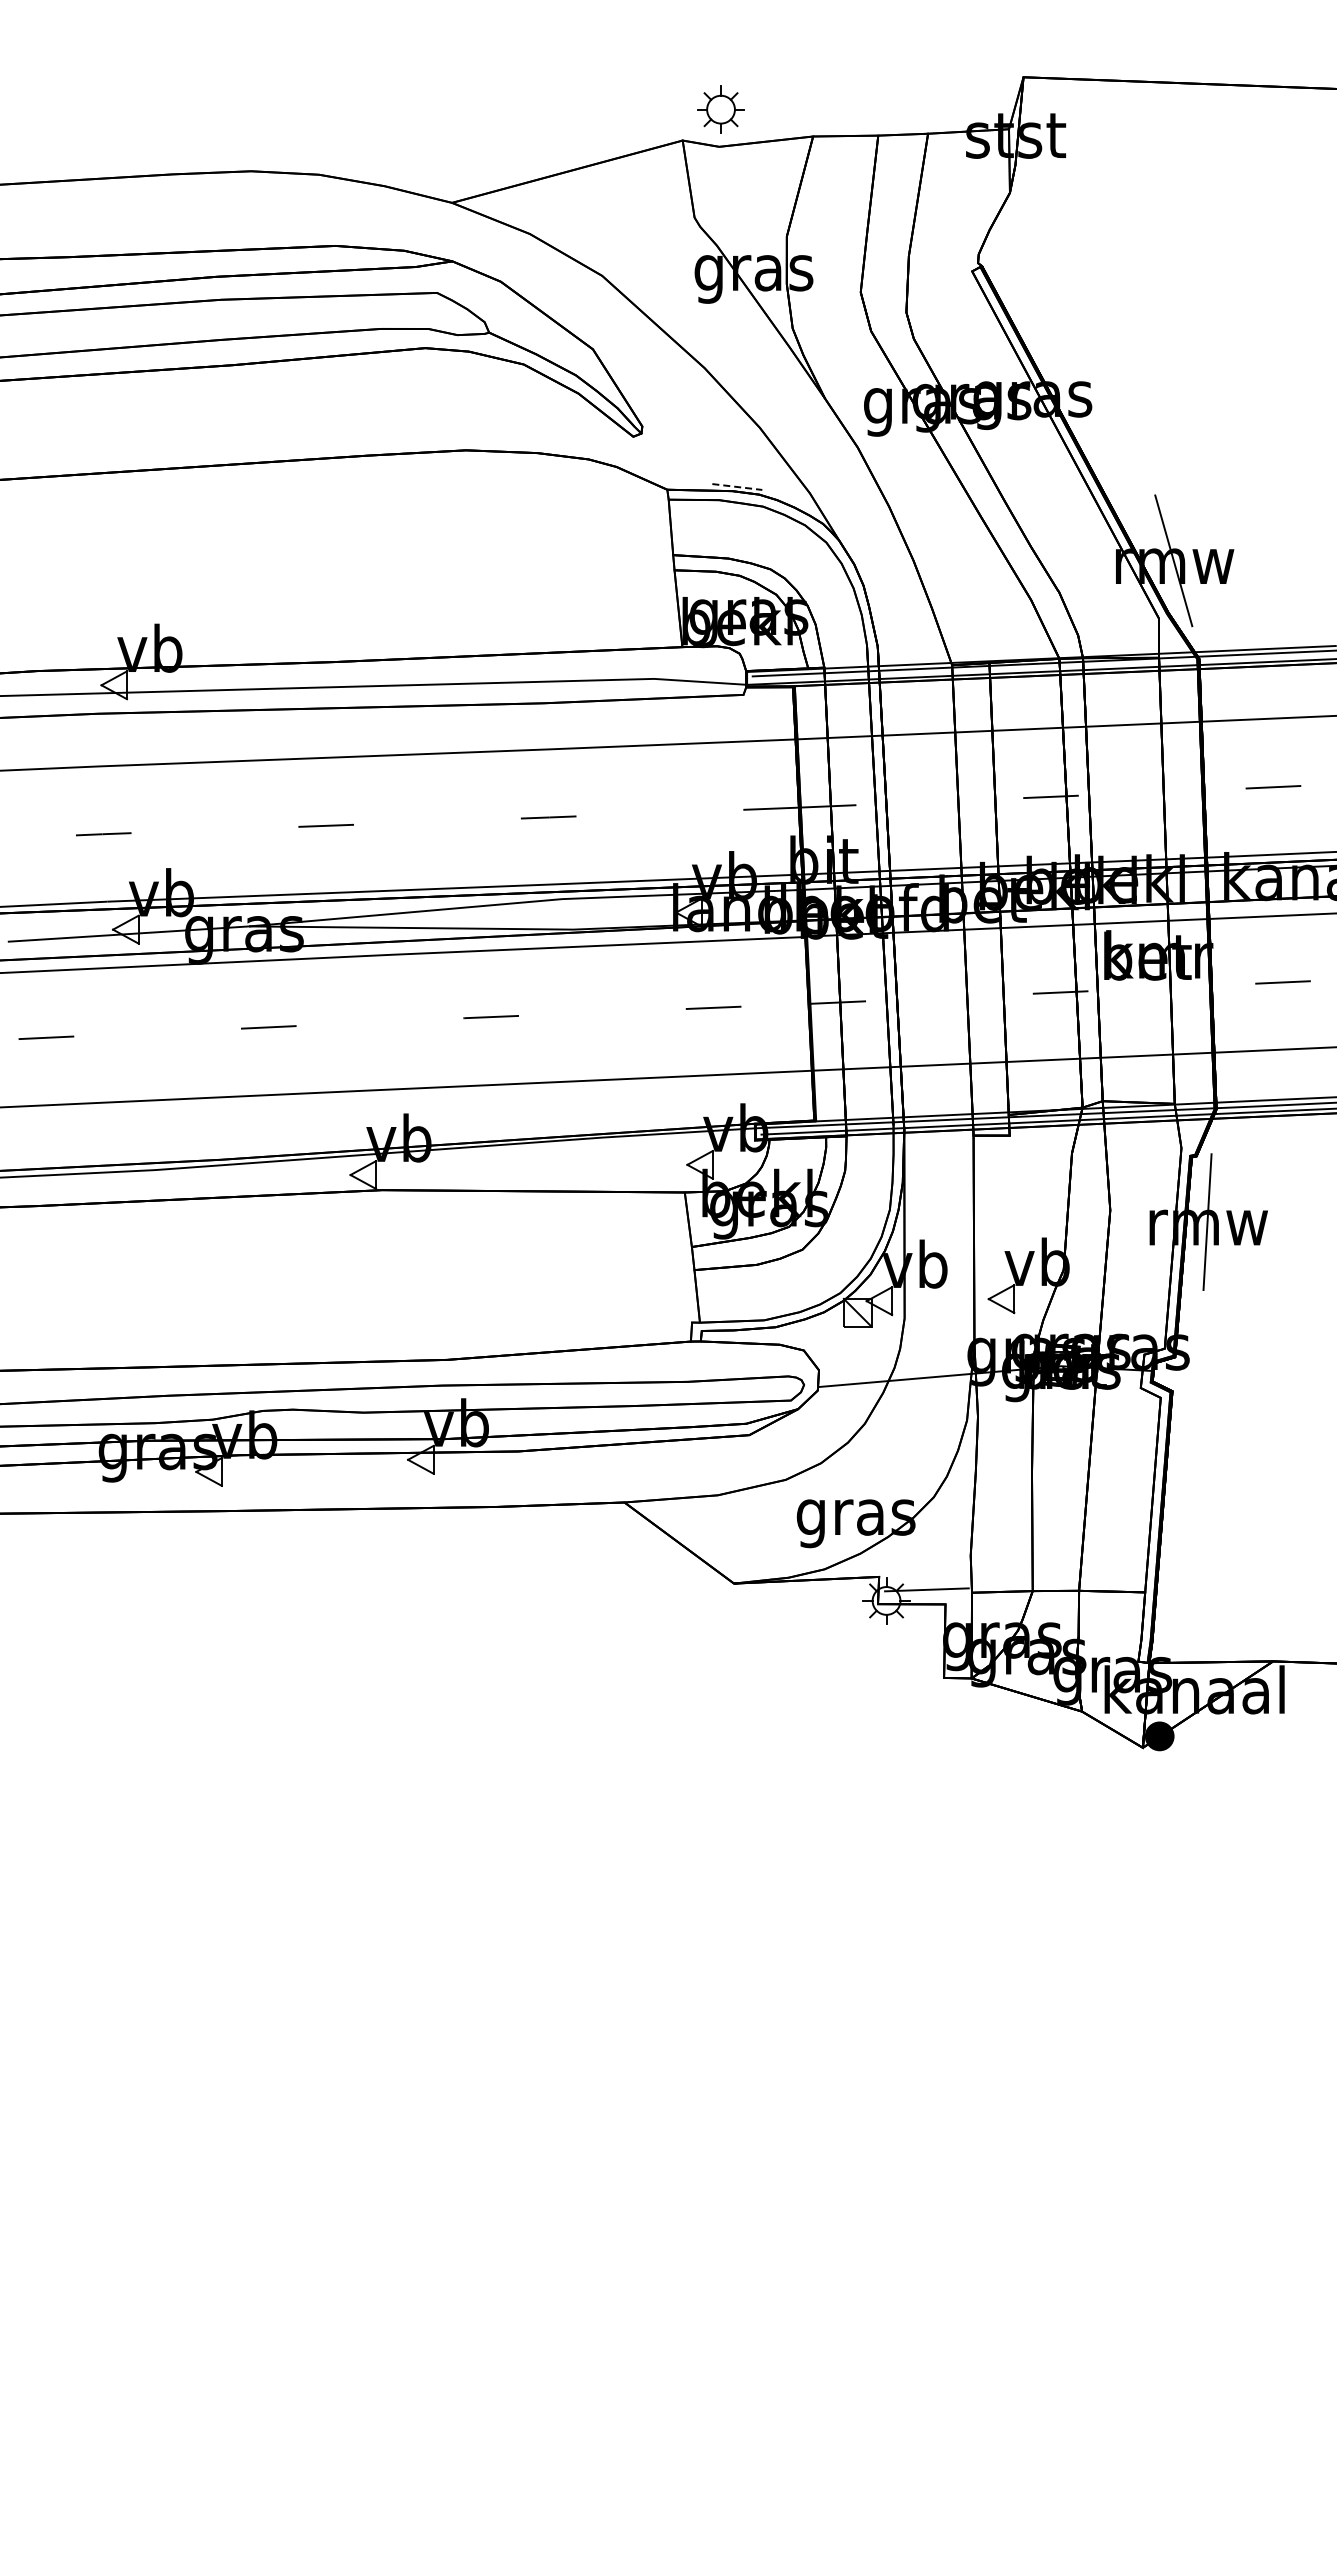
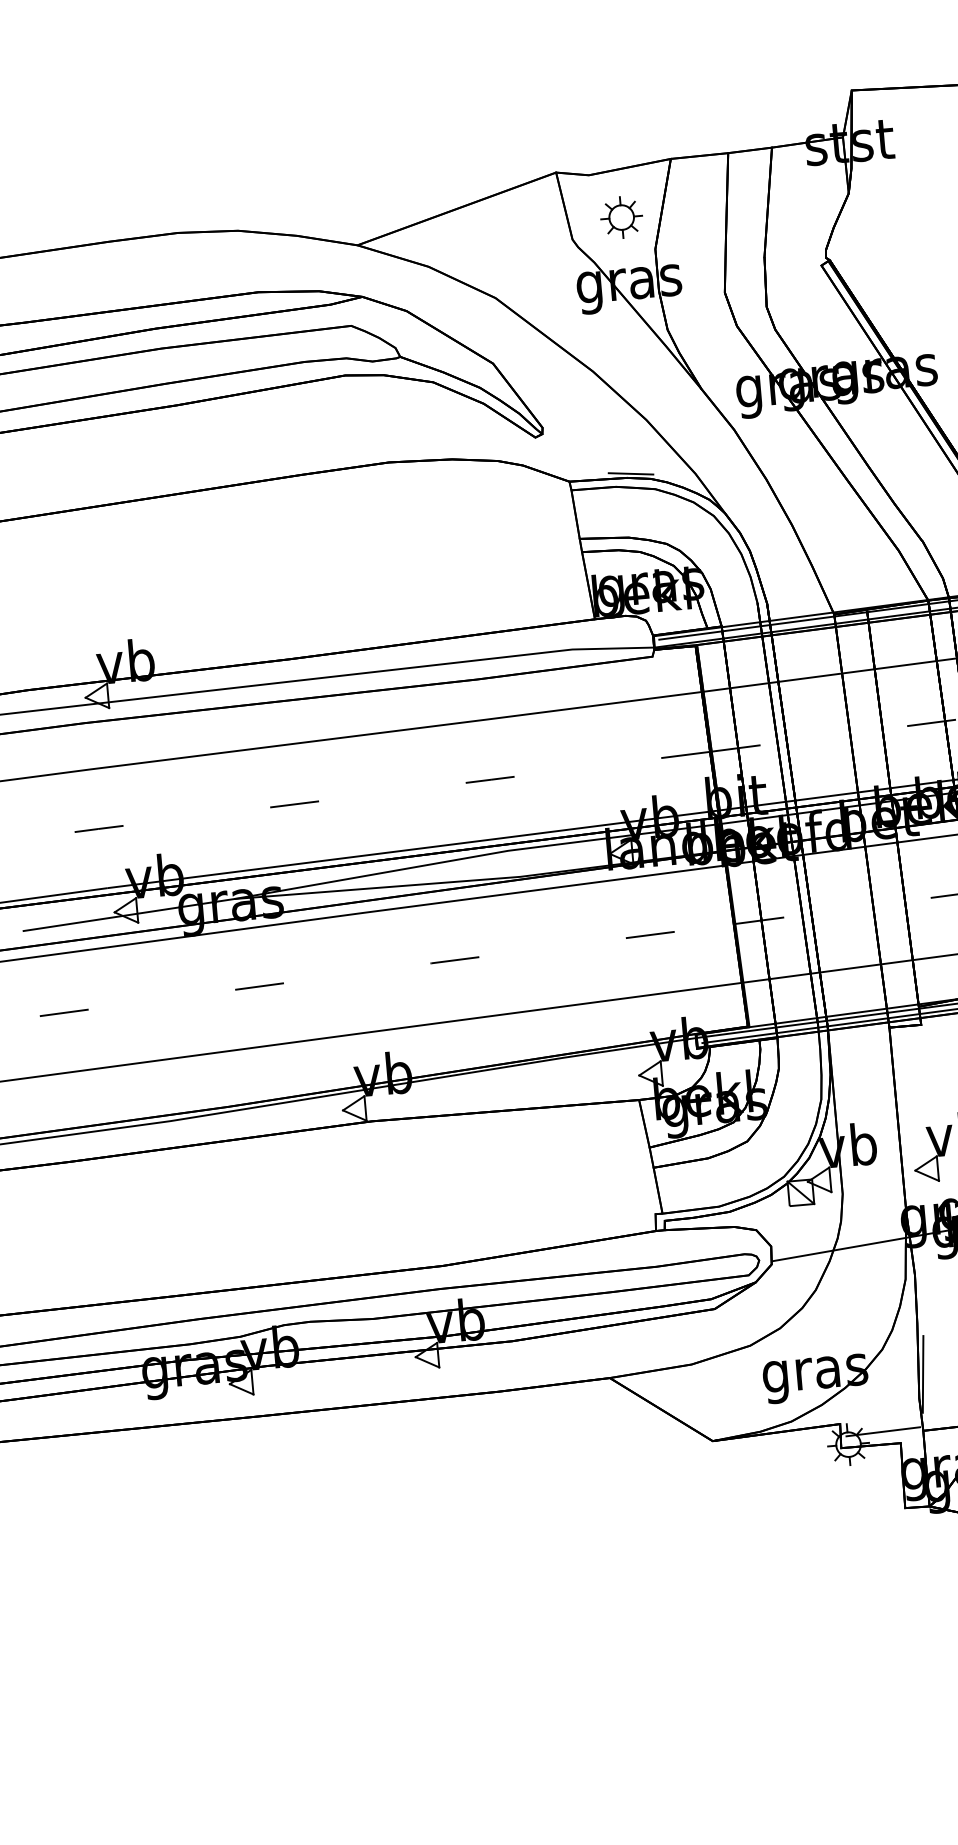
part: (720, 109) -> (621, 217), moved
line: (737, 487) -> (631, 474), dashed -> solid
line: (977, 1529) -> (923, 1374), added

